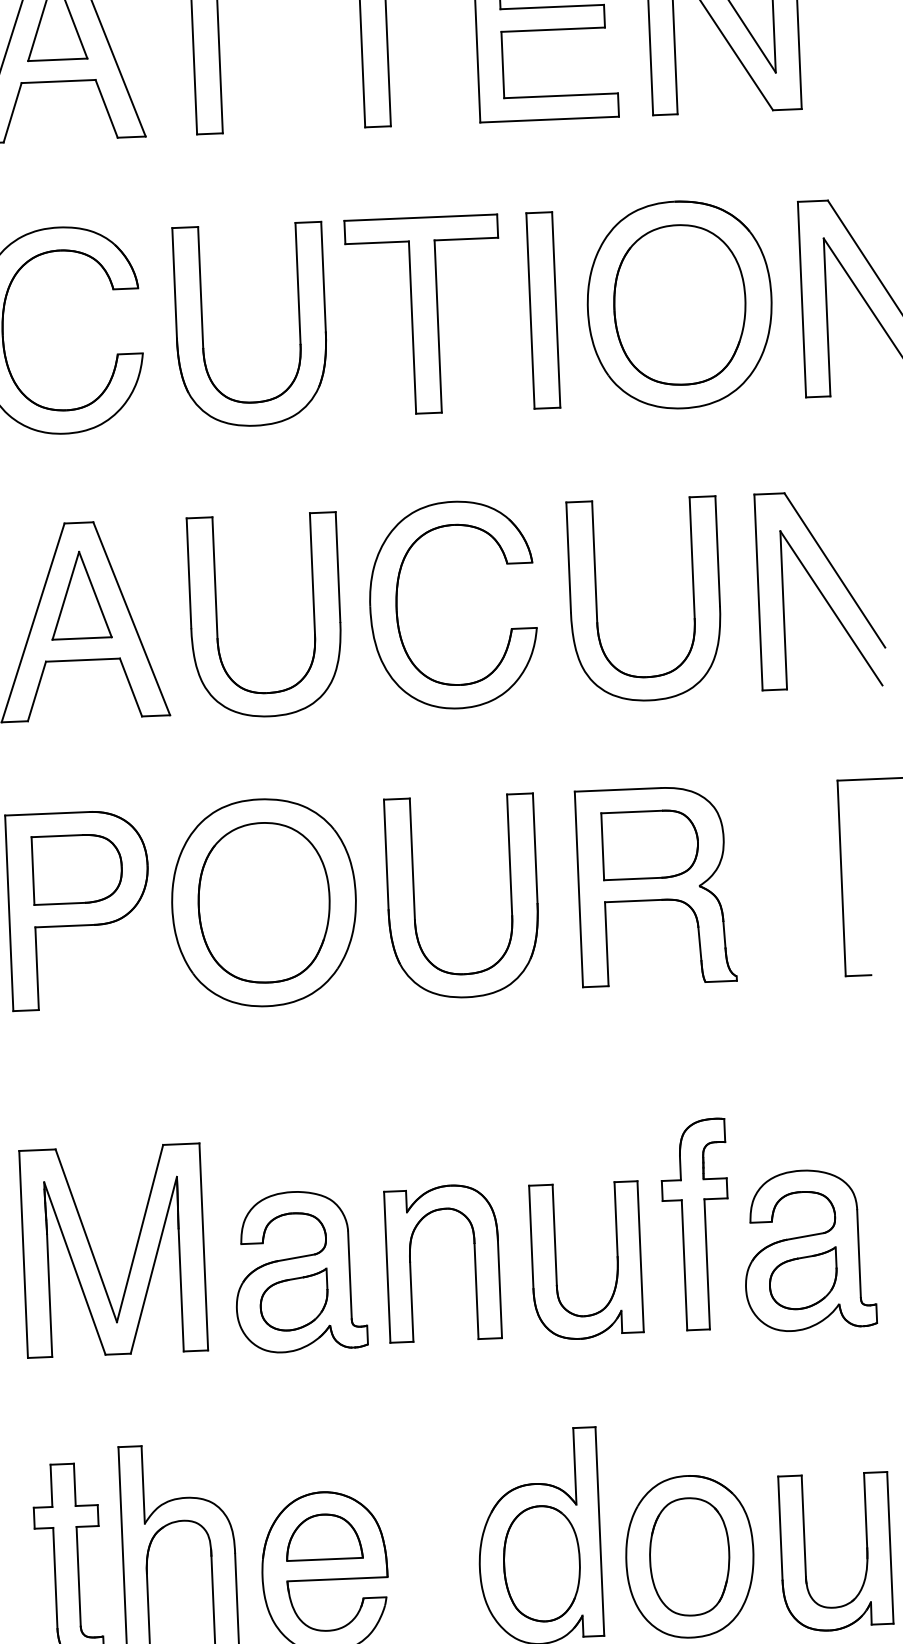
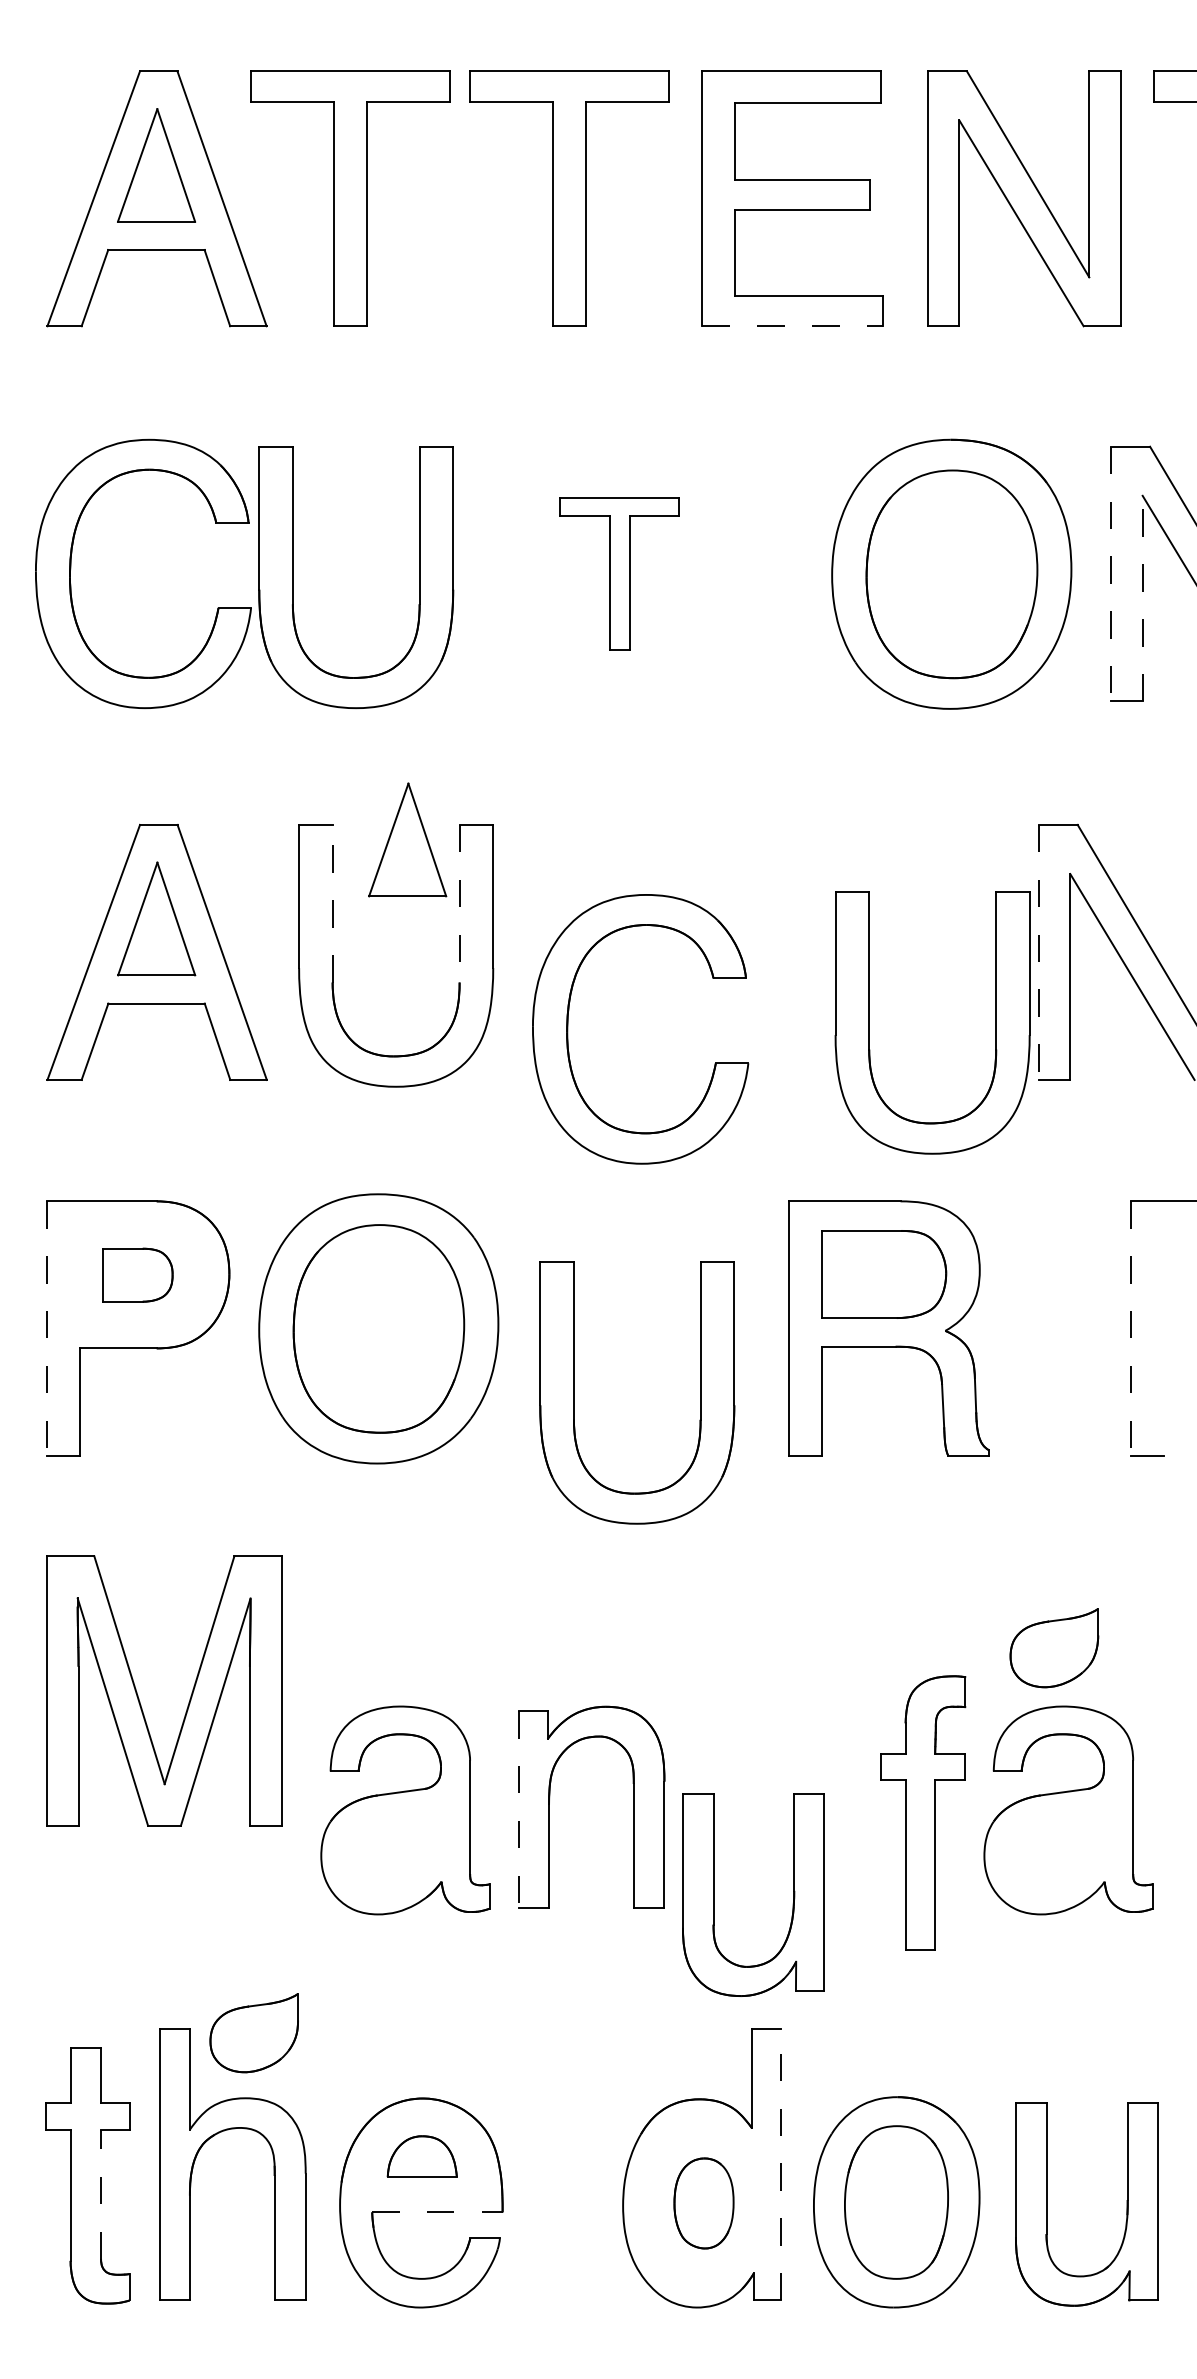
line: (550, 119) -> (793, 326), solid -> dashed
line: (802, 299) -> (1111, 574), solid -> dashed
part: (542, 310) -> (773, 573), removed
part: (424, 315) -> (619, 573), size x0.6
line: (826, 317) -> (1142, 598), solid -> dashed
part: (202, 327) -> (293, 577), moved
part: (270, 526) -> (407, 839), added
line: (312, 573) -> (459, 903), solid -> dashed
line: (214, 577) -> (332, 903), solid -> dashed
line: (758, 592) -> (1038, 952), solid -> dashed
part: (596, 601) -> (869, 1022), moved
part: (397, 607) -> (568, 1029), moved
part: (77, 869) -> (137, 1275), size x0.6
line: (842, 879) -> (1131, 1329), solid -> dashed
part: (414, 898) -> (574, 1392), moved
line: (8, 913) -> (46, 1329), solid -> dashed
part: (696, 1224) -> (923, 1812), moved
part: (94, 1257) -> (139, 1698), moved
part: (556, 1261) -> (714, 1894), moved
line: (387, 1268) -> (519, 1810), solid -> dashed
part: (803, 1279) -> (1054, 1648), moved
part: (293, 1300) -> (253, 2033), moved
line: (600, 1531) -> (781, 2164), solid -> dashed
part: (324, 1536) -> (422, 2156), size x0.7
part: (541, 1563) -> (703, 2203), size x0.6
line: (79, 1576) -> (101, 2194), solid -> dashed
line: (337, 1579) -> (437, 2212), solid -> dashed

